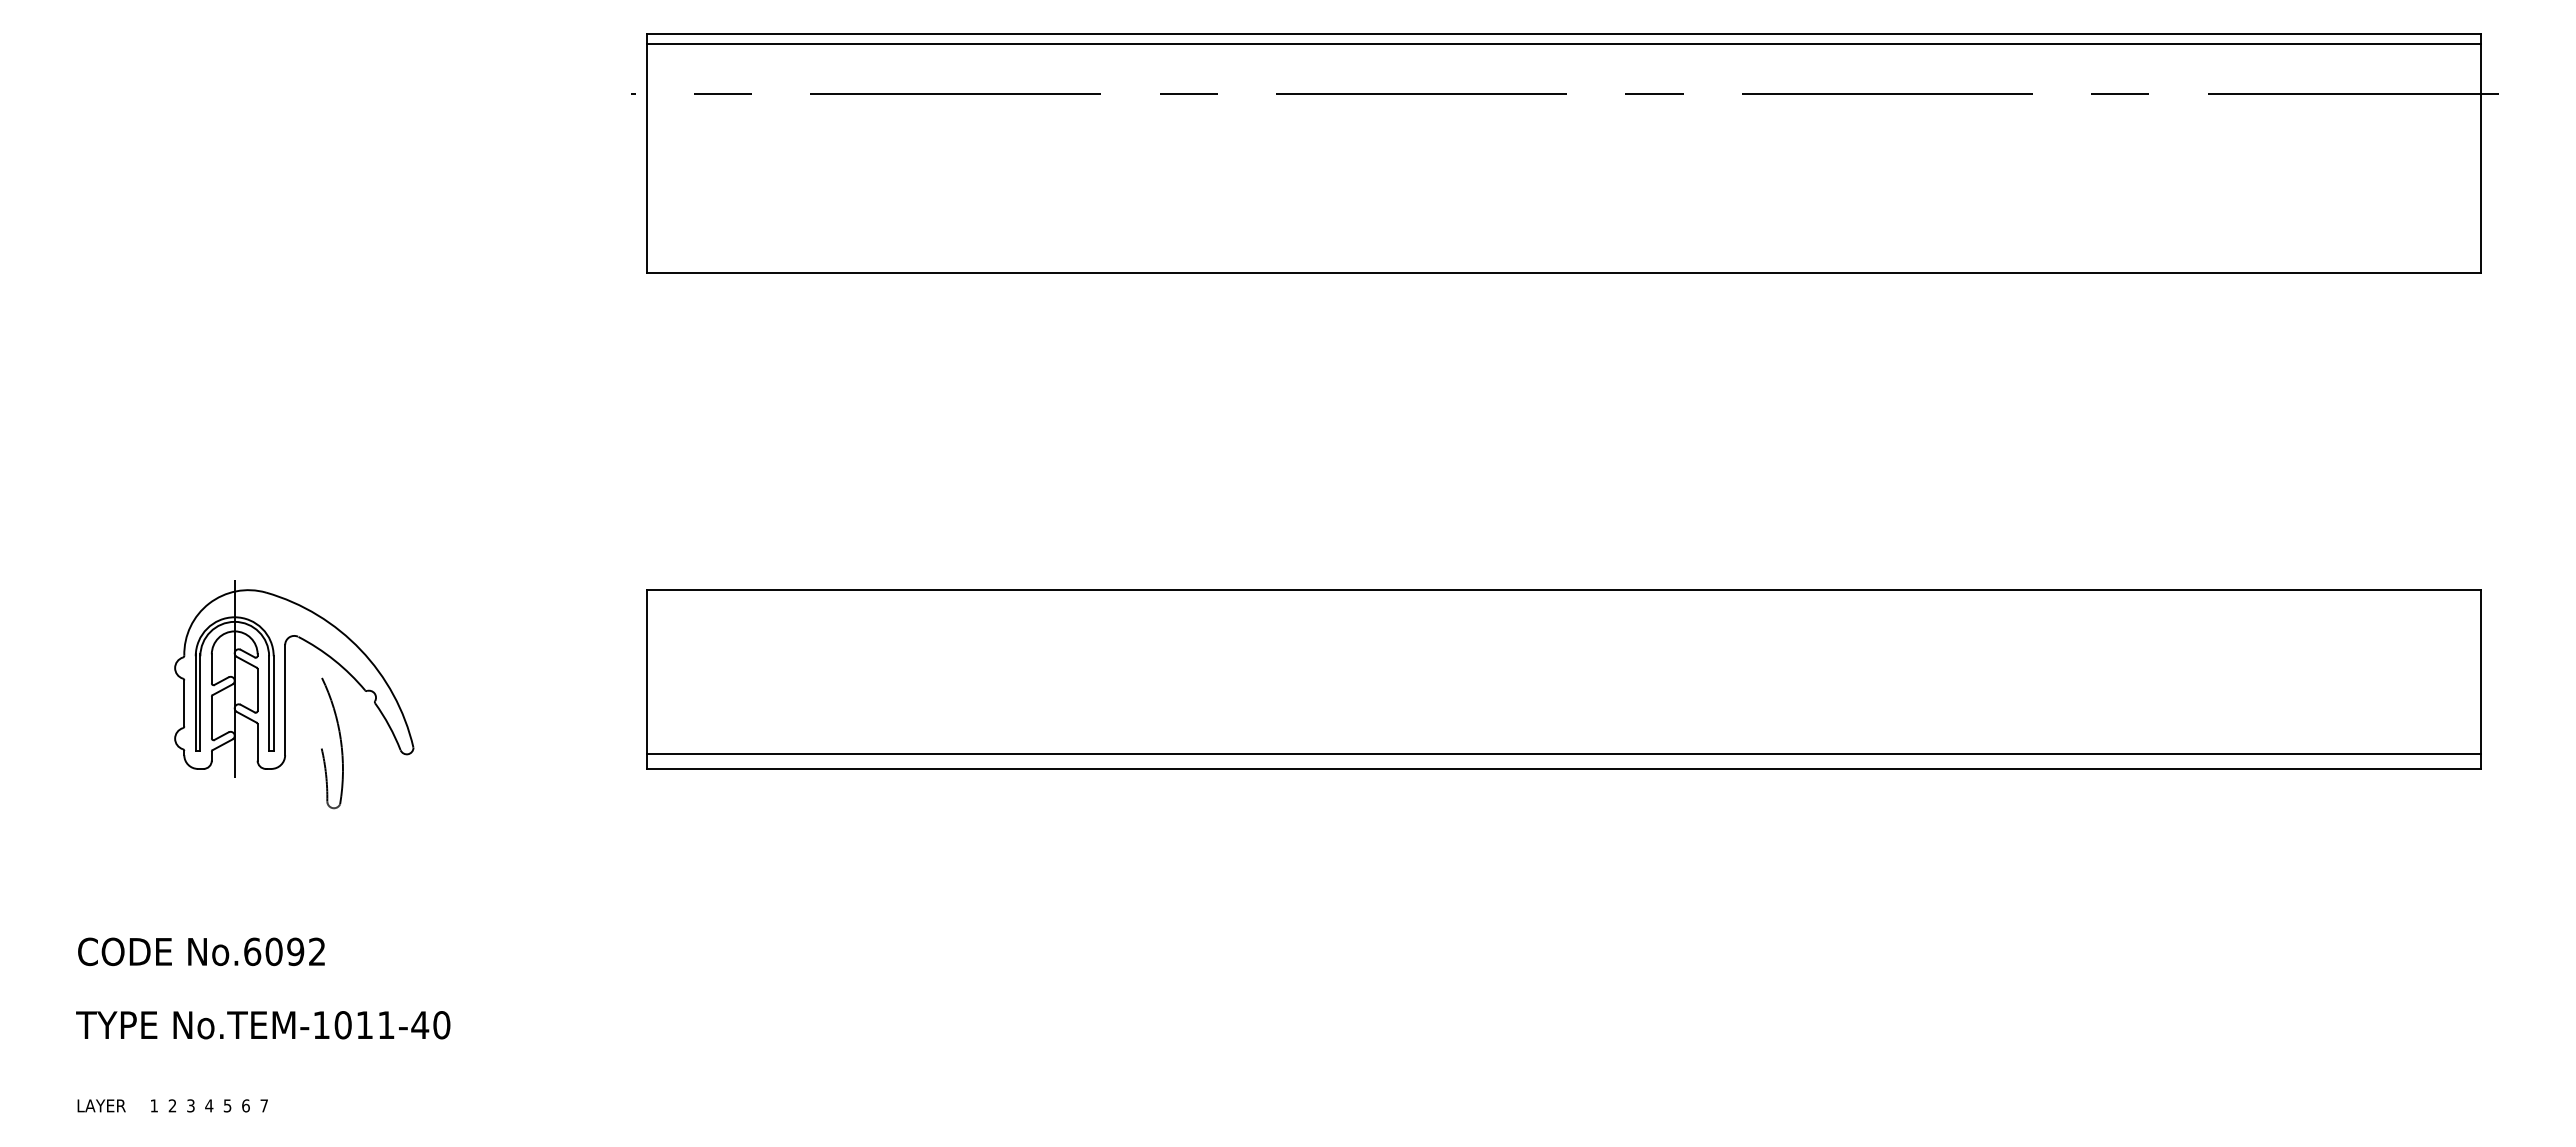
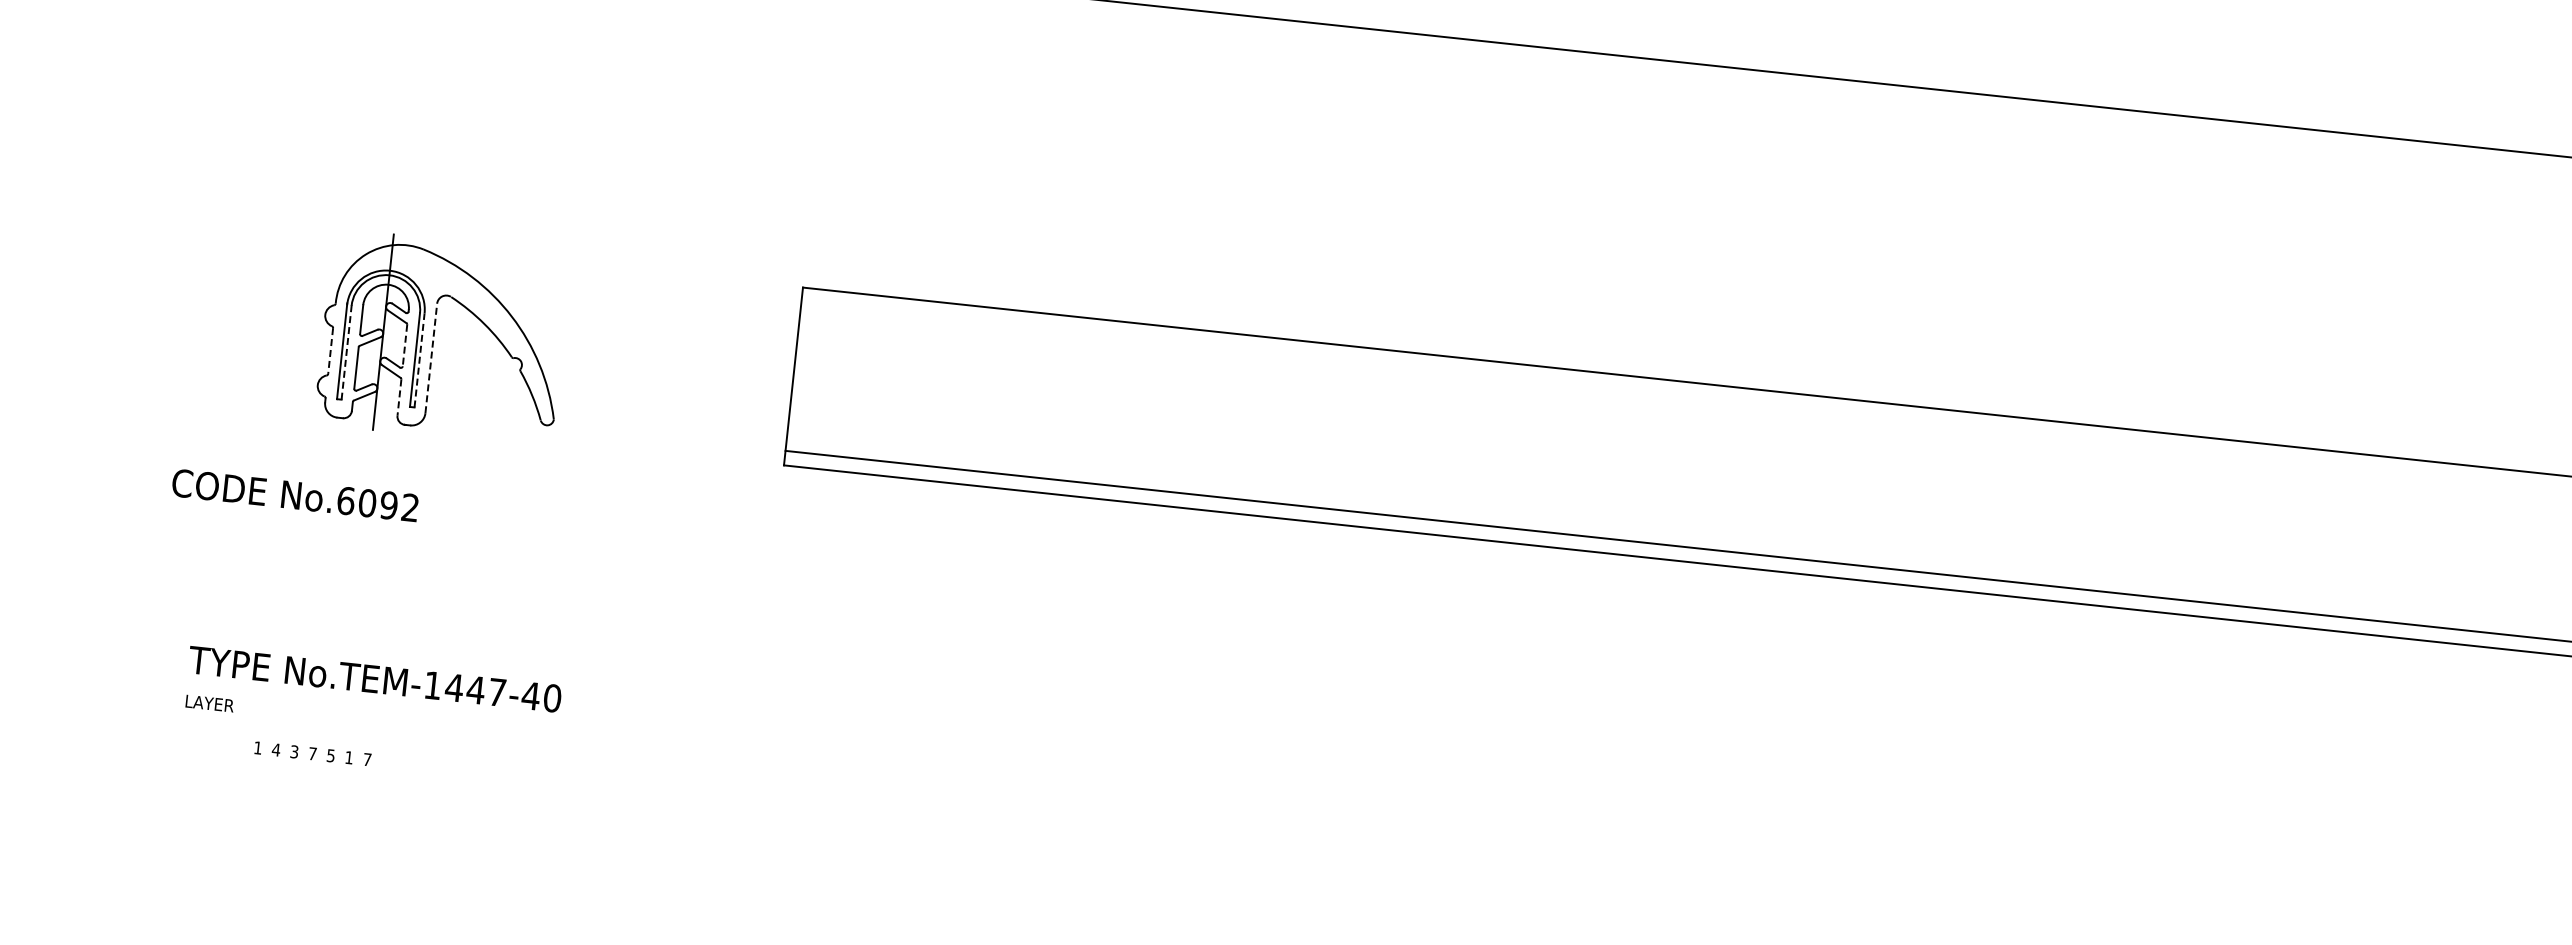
line: (257, 690) -> (404, 345), solid -> dashed
line: (285, 699) -> (431, 357), solid -> dashed
line: (200, 701) -> (346, 350), solid -> dashed
line: (273, 702) -> (419, 359), solid -> dashed
line: (184, 703) -> (330, 351), solid -> dashed
line: (257, 742) -> (399, 397), solid -> dashed
part: (340, 743) -> (481, 407), removed
text: (201, 951) -> (295, 495), moved
text: (364, 1025) -> (475, 690), No.TEM-1011-40 -> No.TEM-1447-40
text: (101, 1105) -> (209, 703), moved
text: (172, 1105) -> (276, 749), 2 -> 4
text: (209, 1105) -> (312, 753), 4 -> 7
text: (245, 1105) -> (348, 757), 6 -> 1

